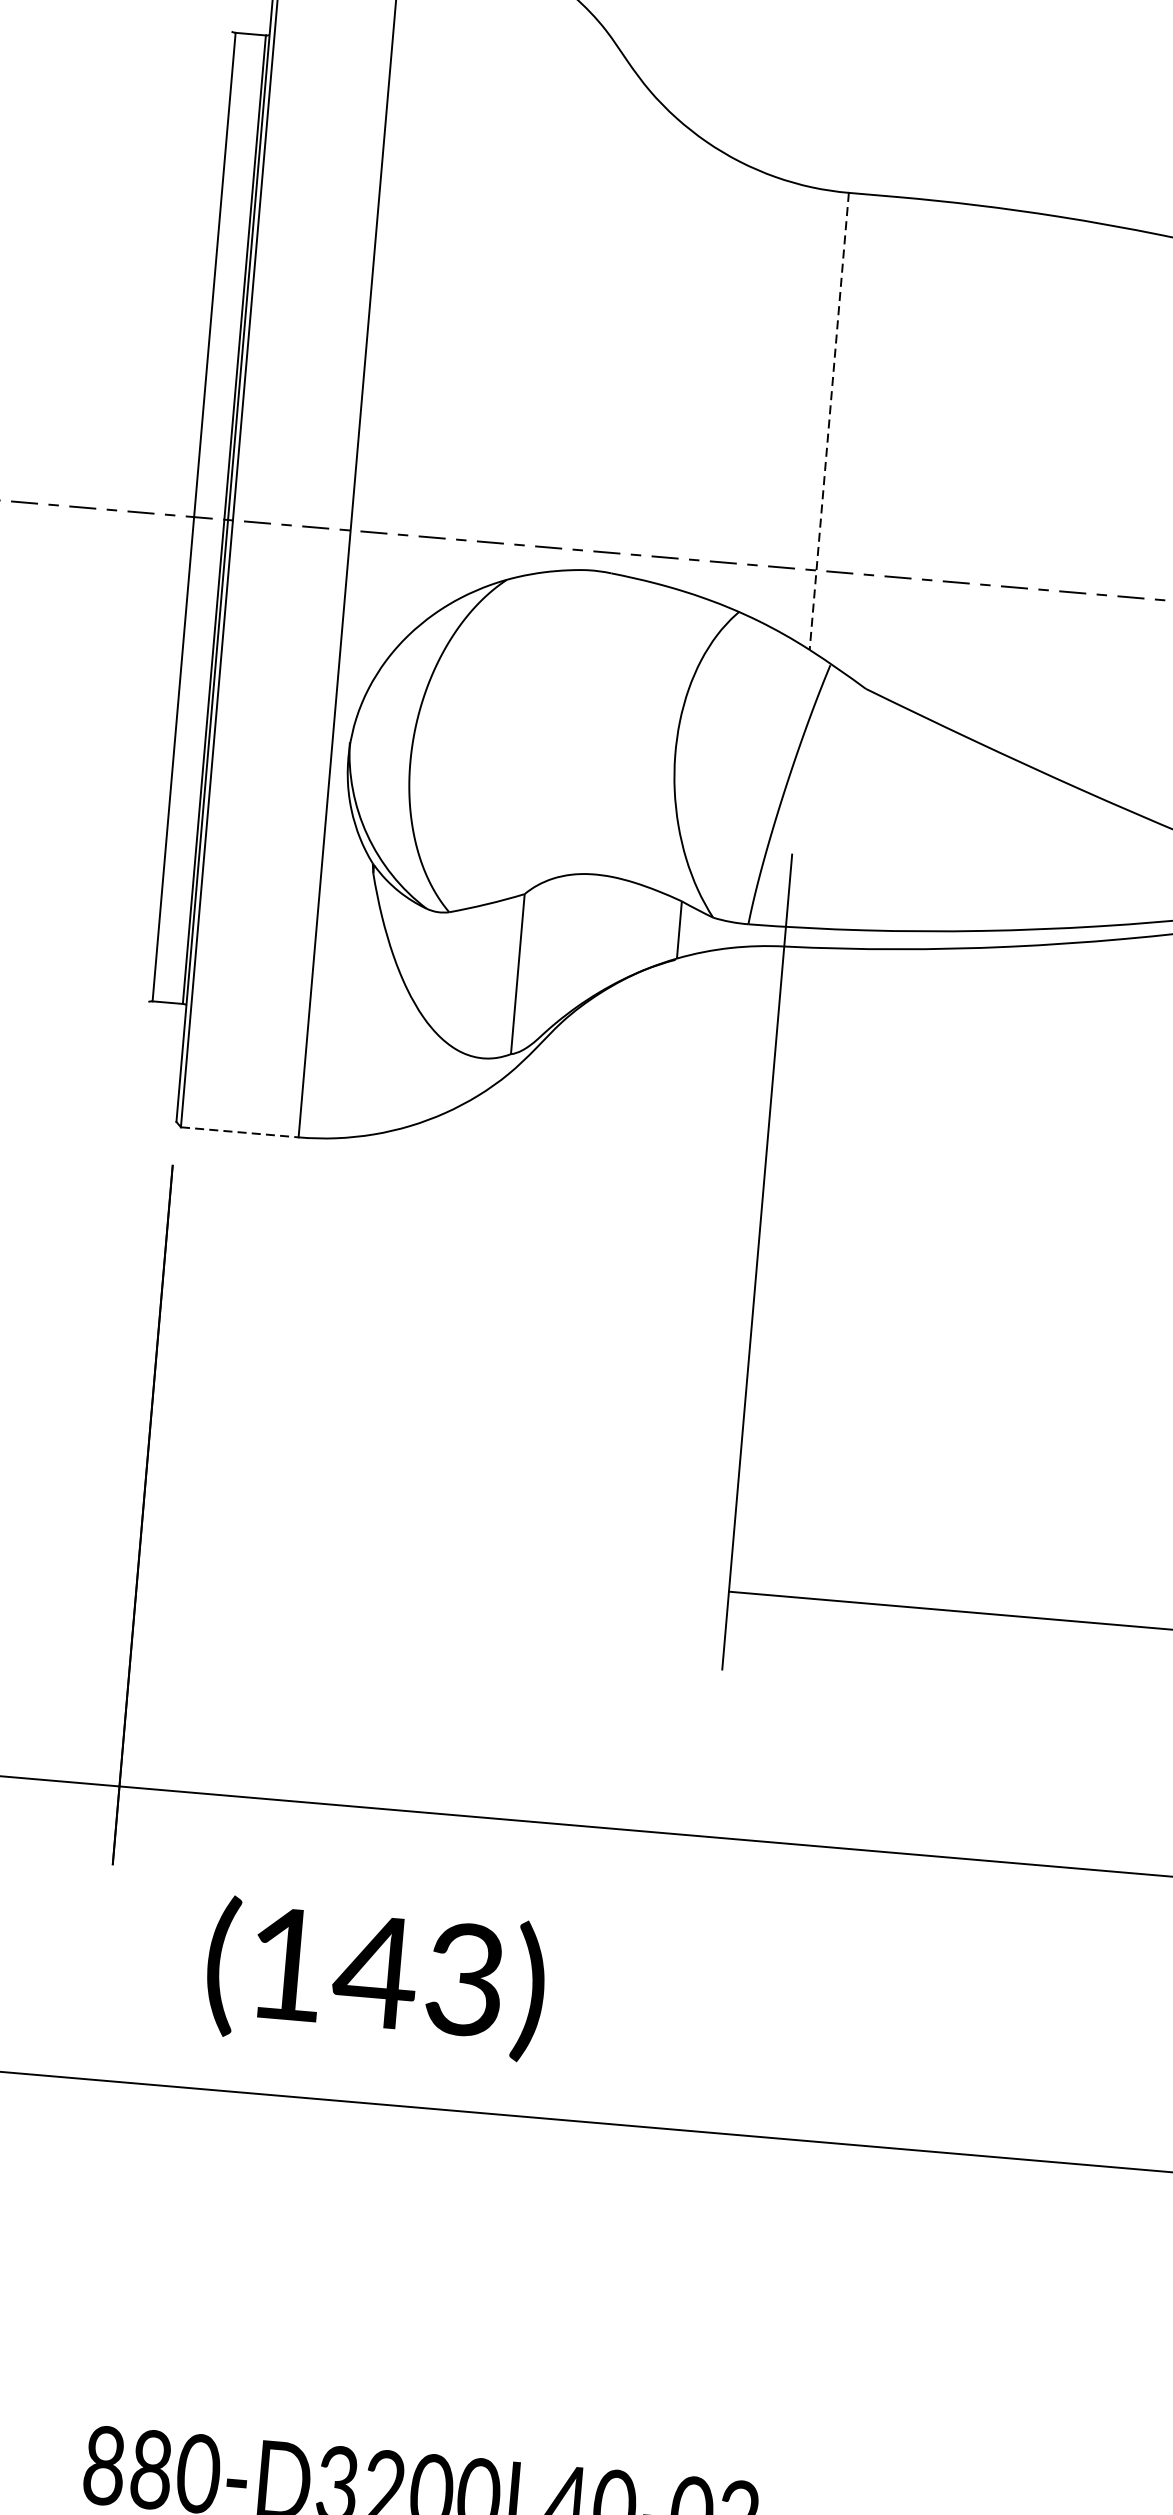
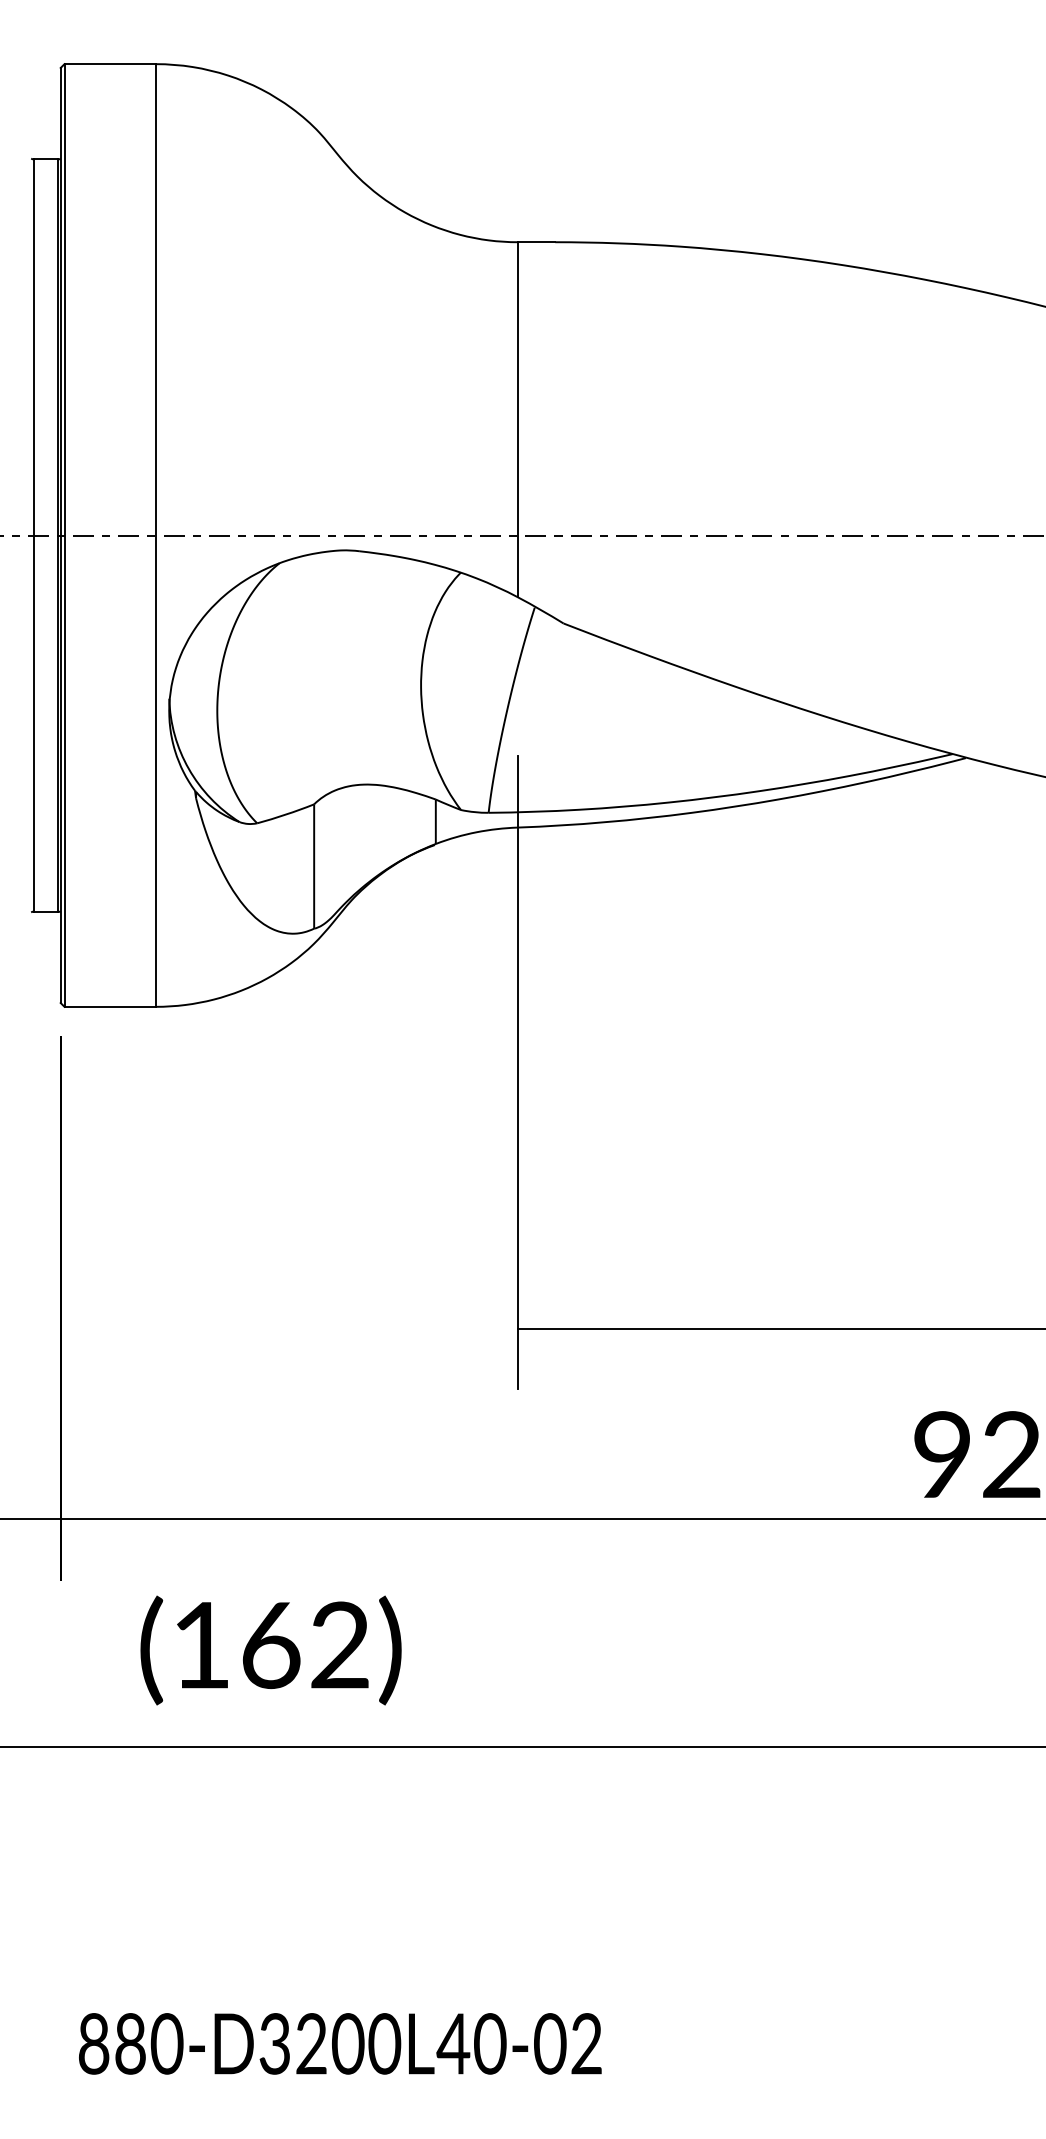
line: (828, 421) -> (517, 419), dashed -> solid
line: (240, 1131) -> (110, 1006), dashed -> solid
text: (418, 1975) -> (303, 1645), (143) -> (162)

